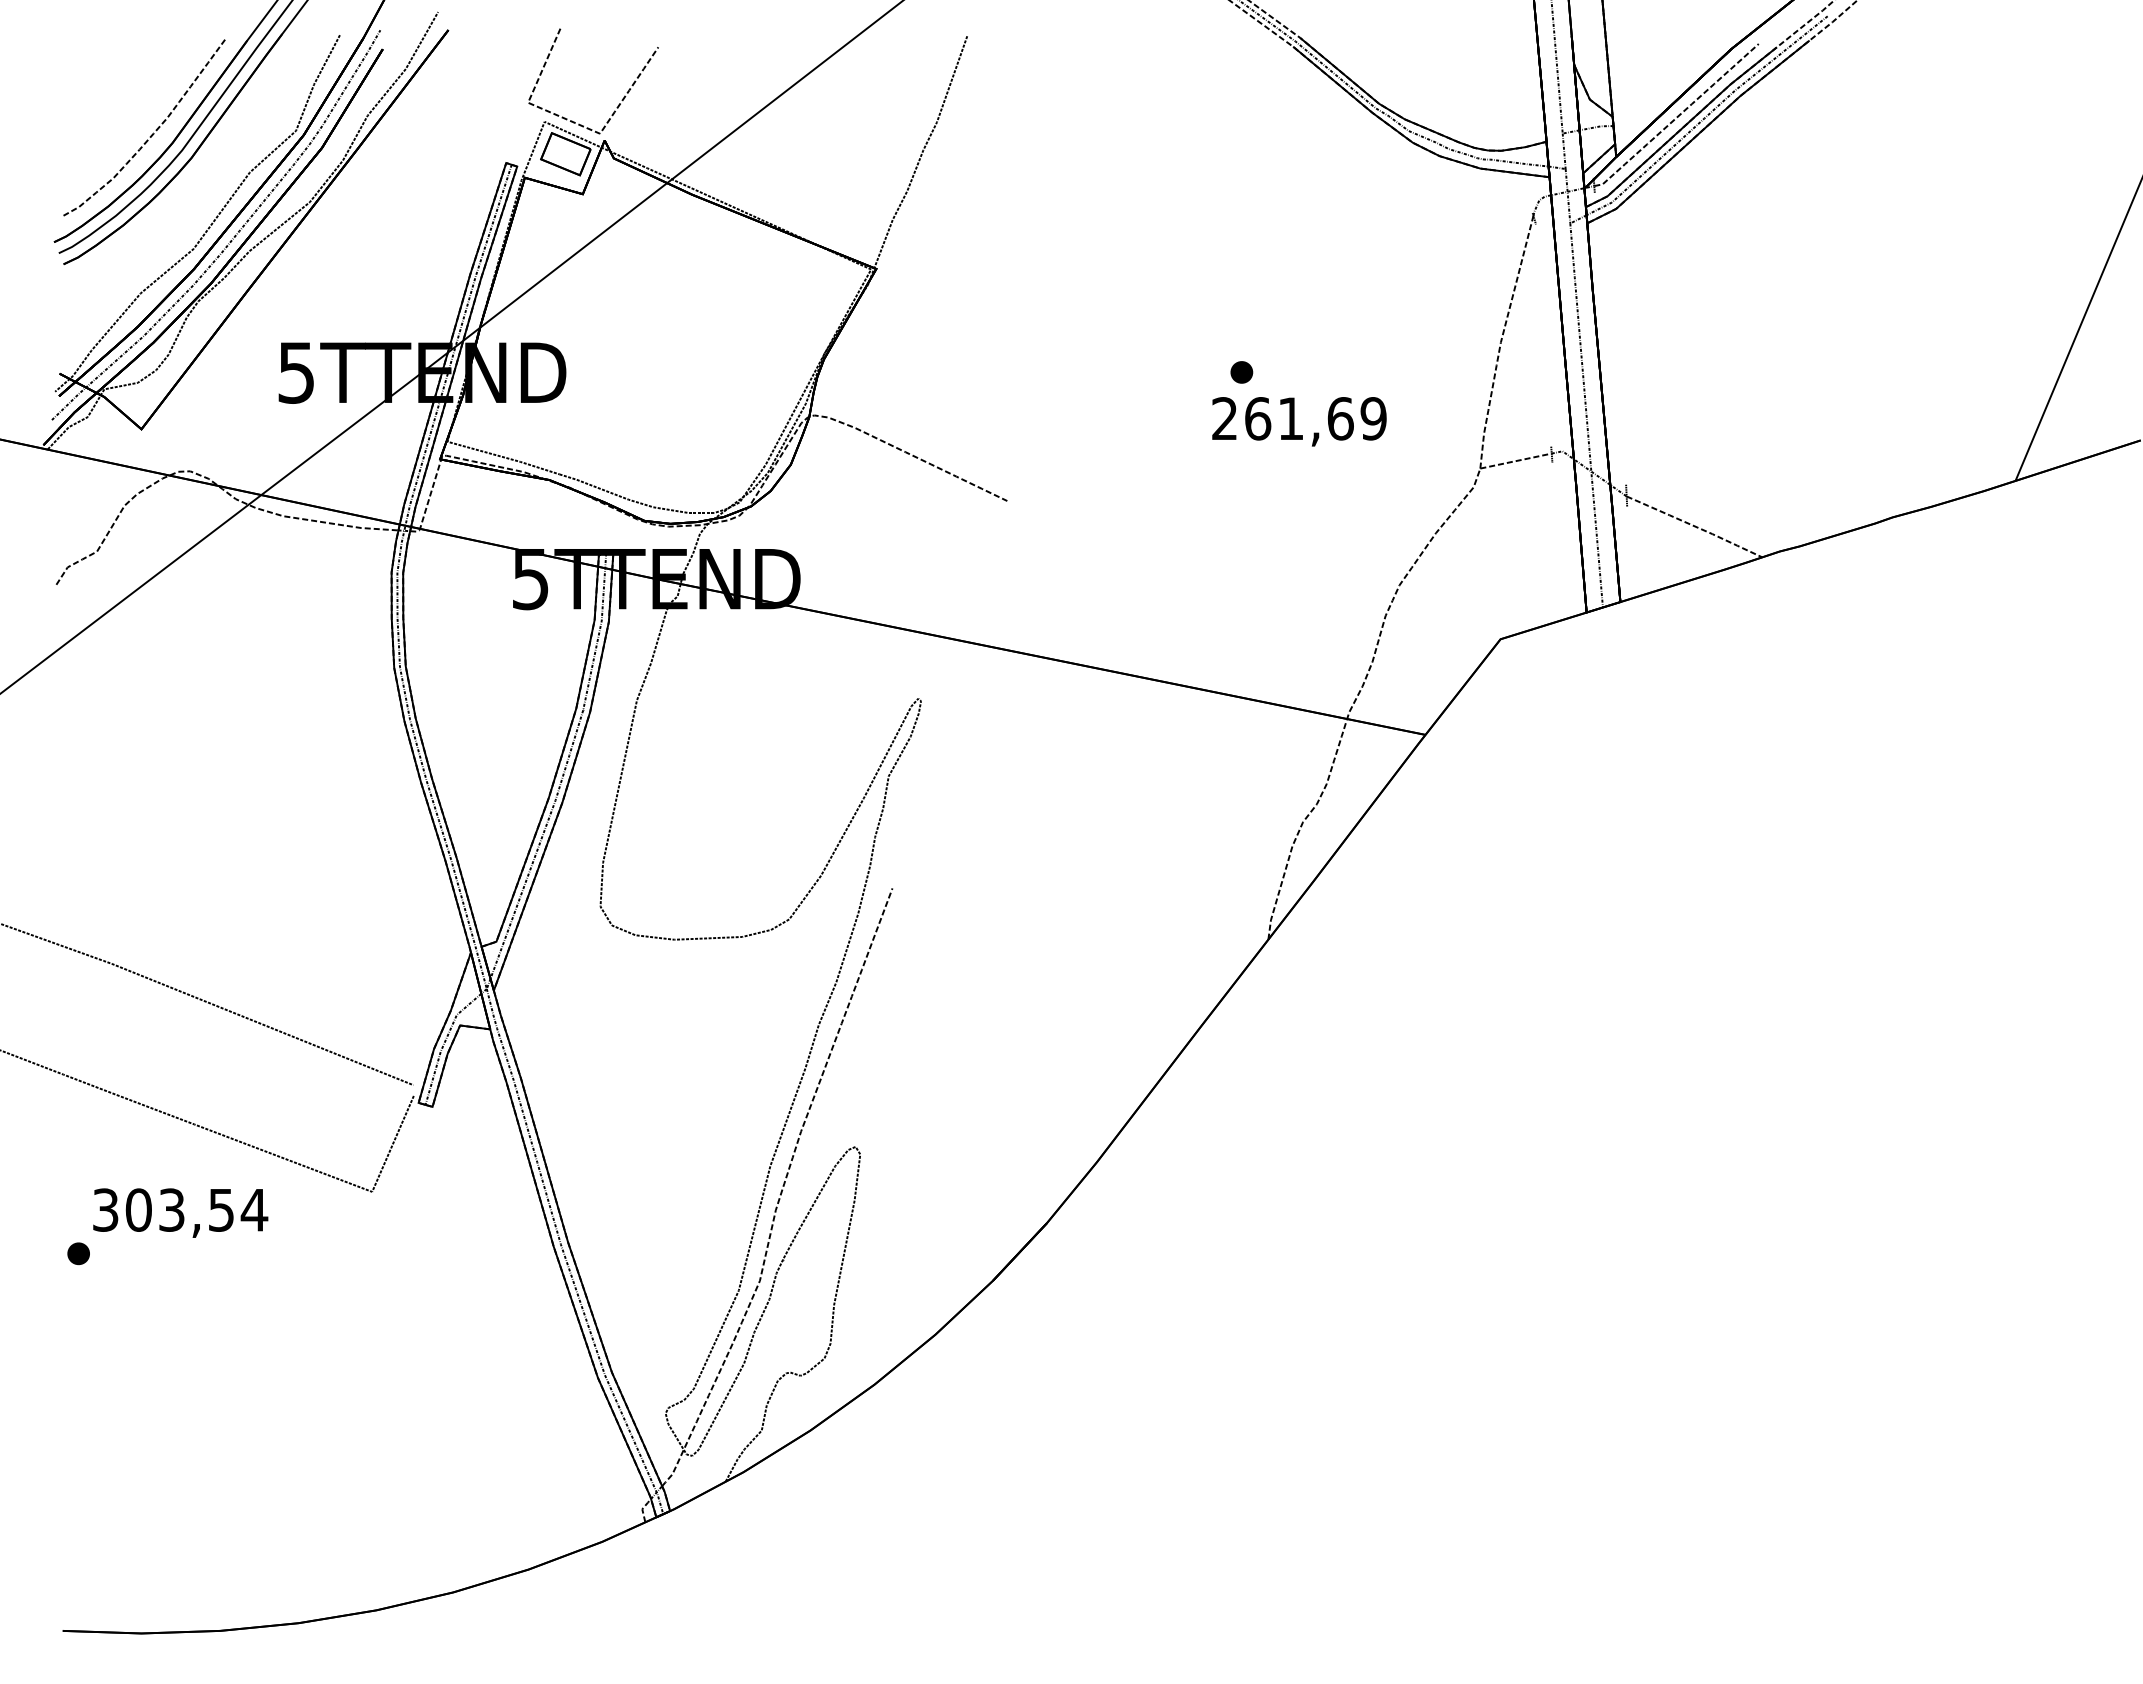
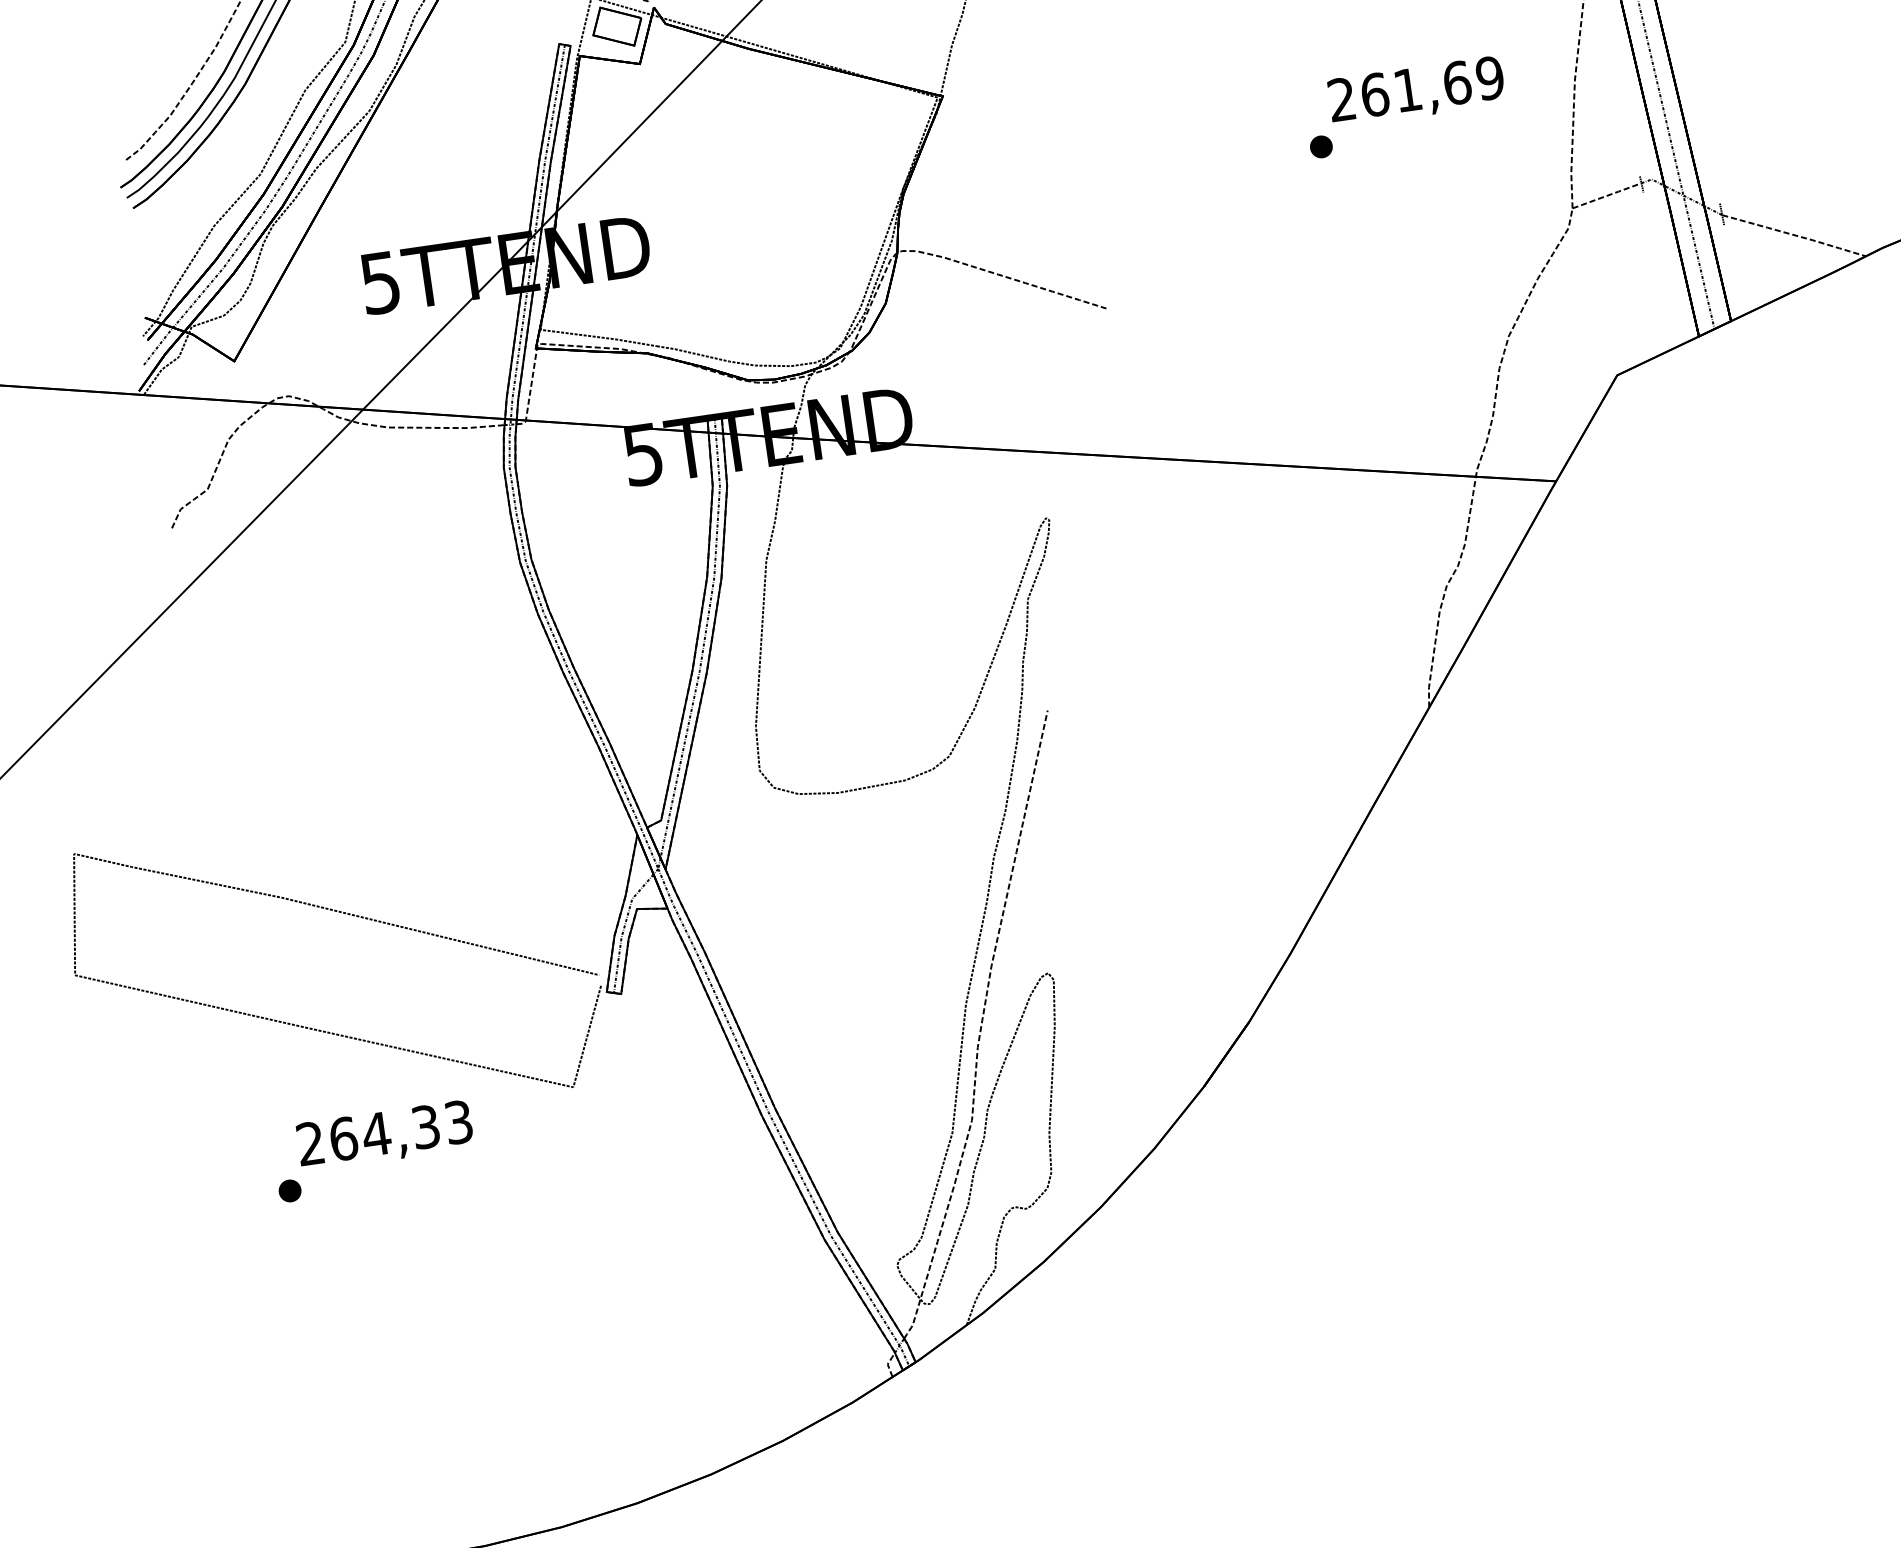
text: (1299, 421) -> (1416, 91), moved
text: (180, 1209) -> (385, 1132), 303,54 -> 264,33

